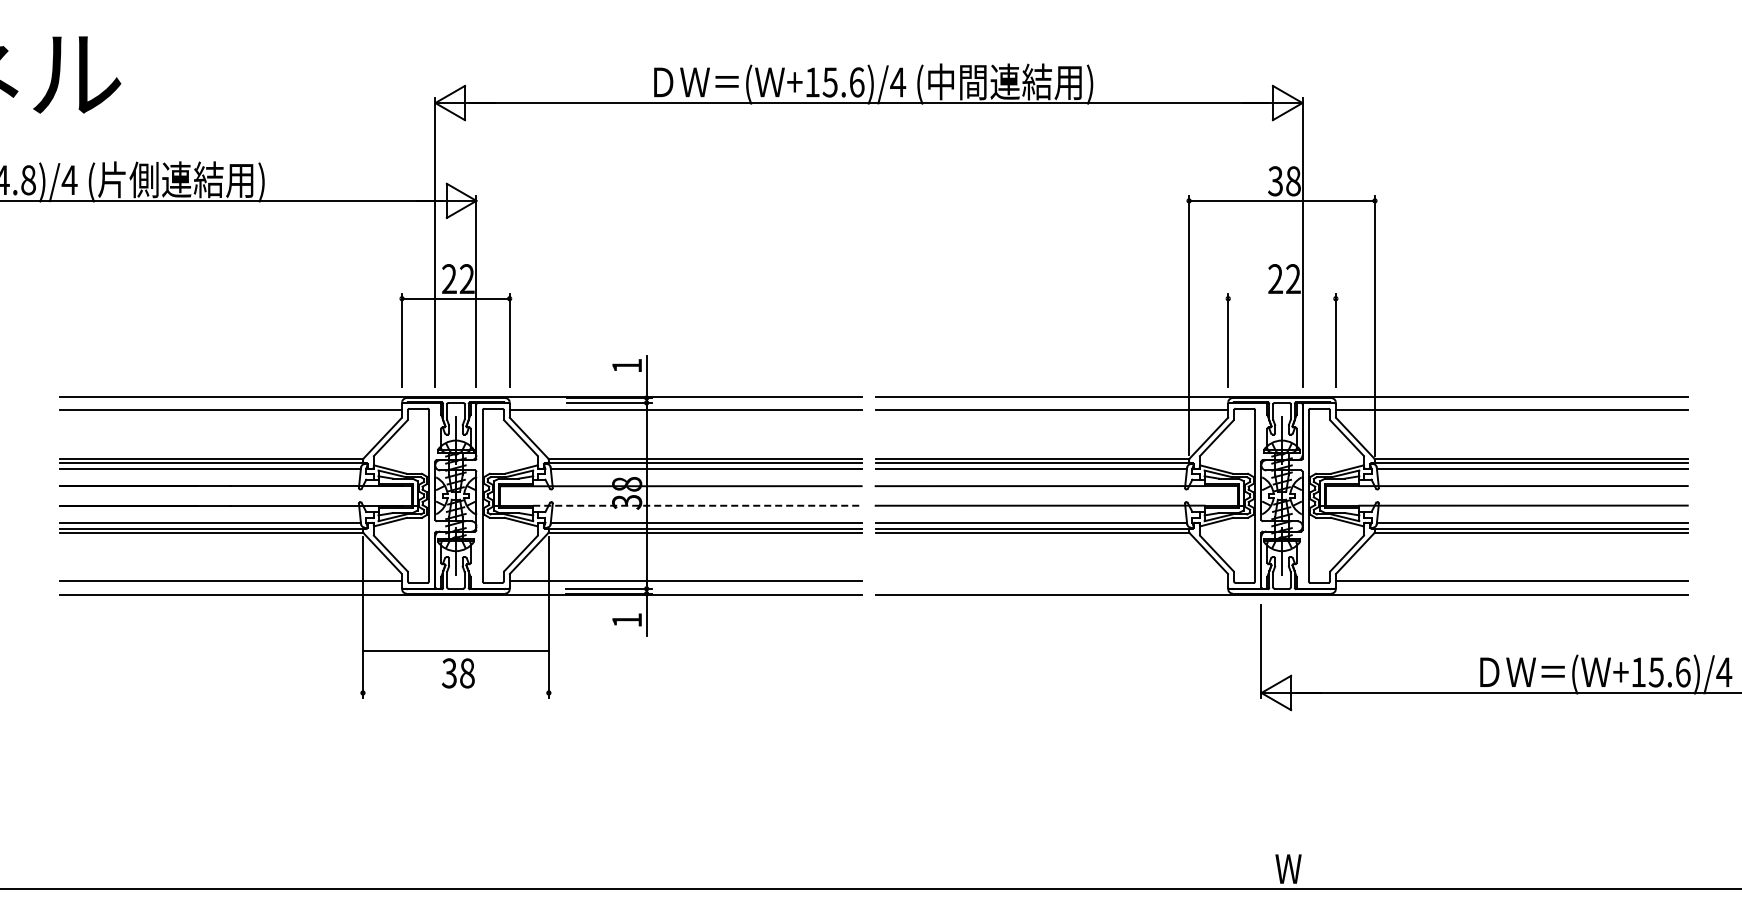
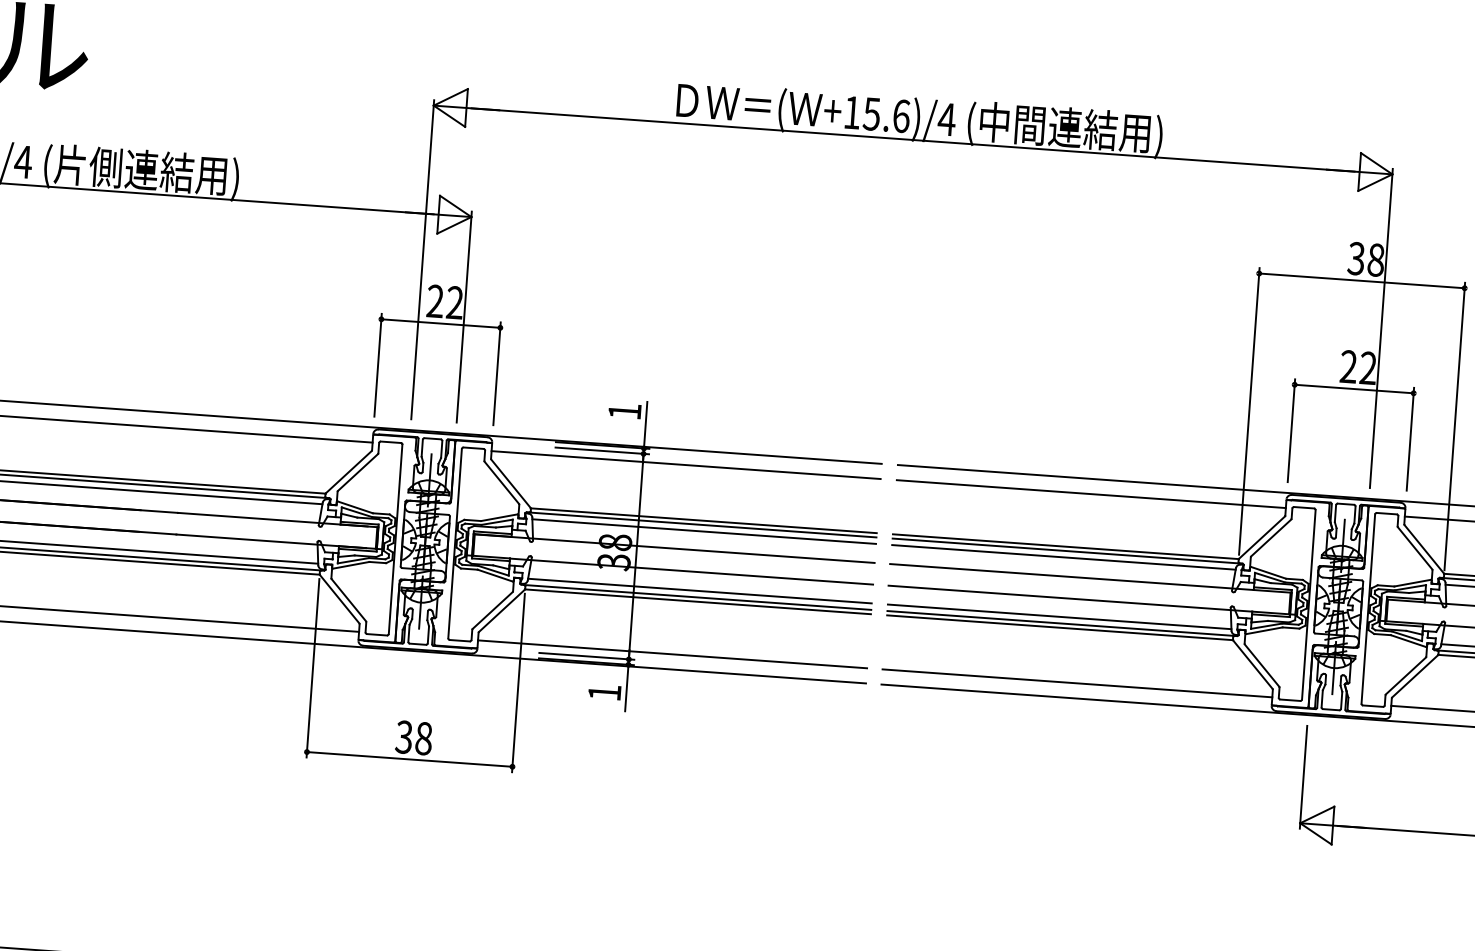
line: (1281, 298) -> (1353, 388), added
line: (697, 505) -> (691, 571), dashed -> solid
line: (1051, 581) -> (1076, 683), added
line: (455, 650) -> (409, 758), moved

